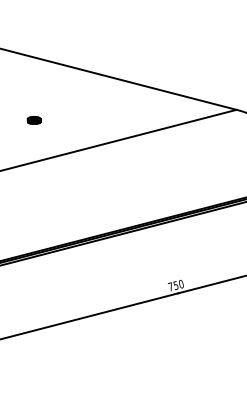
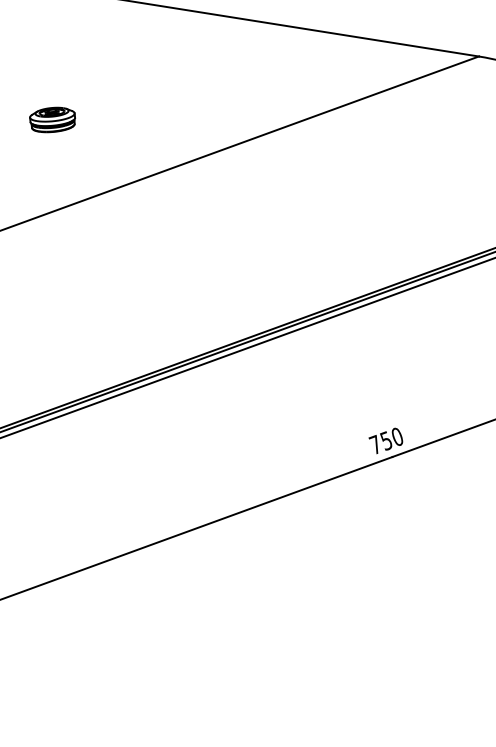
part: (33, 120) -> (51, 120), size x1.6

